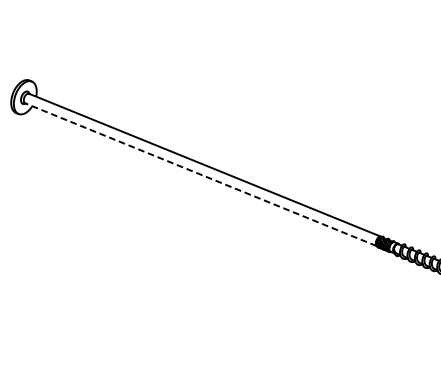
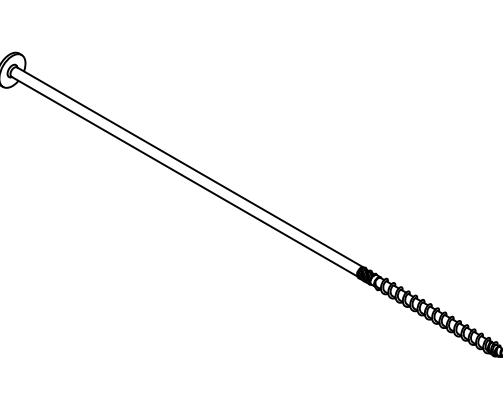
line: (200, 174) -> (184, 176), dashed -> solid

